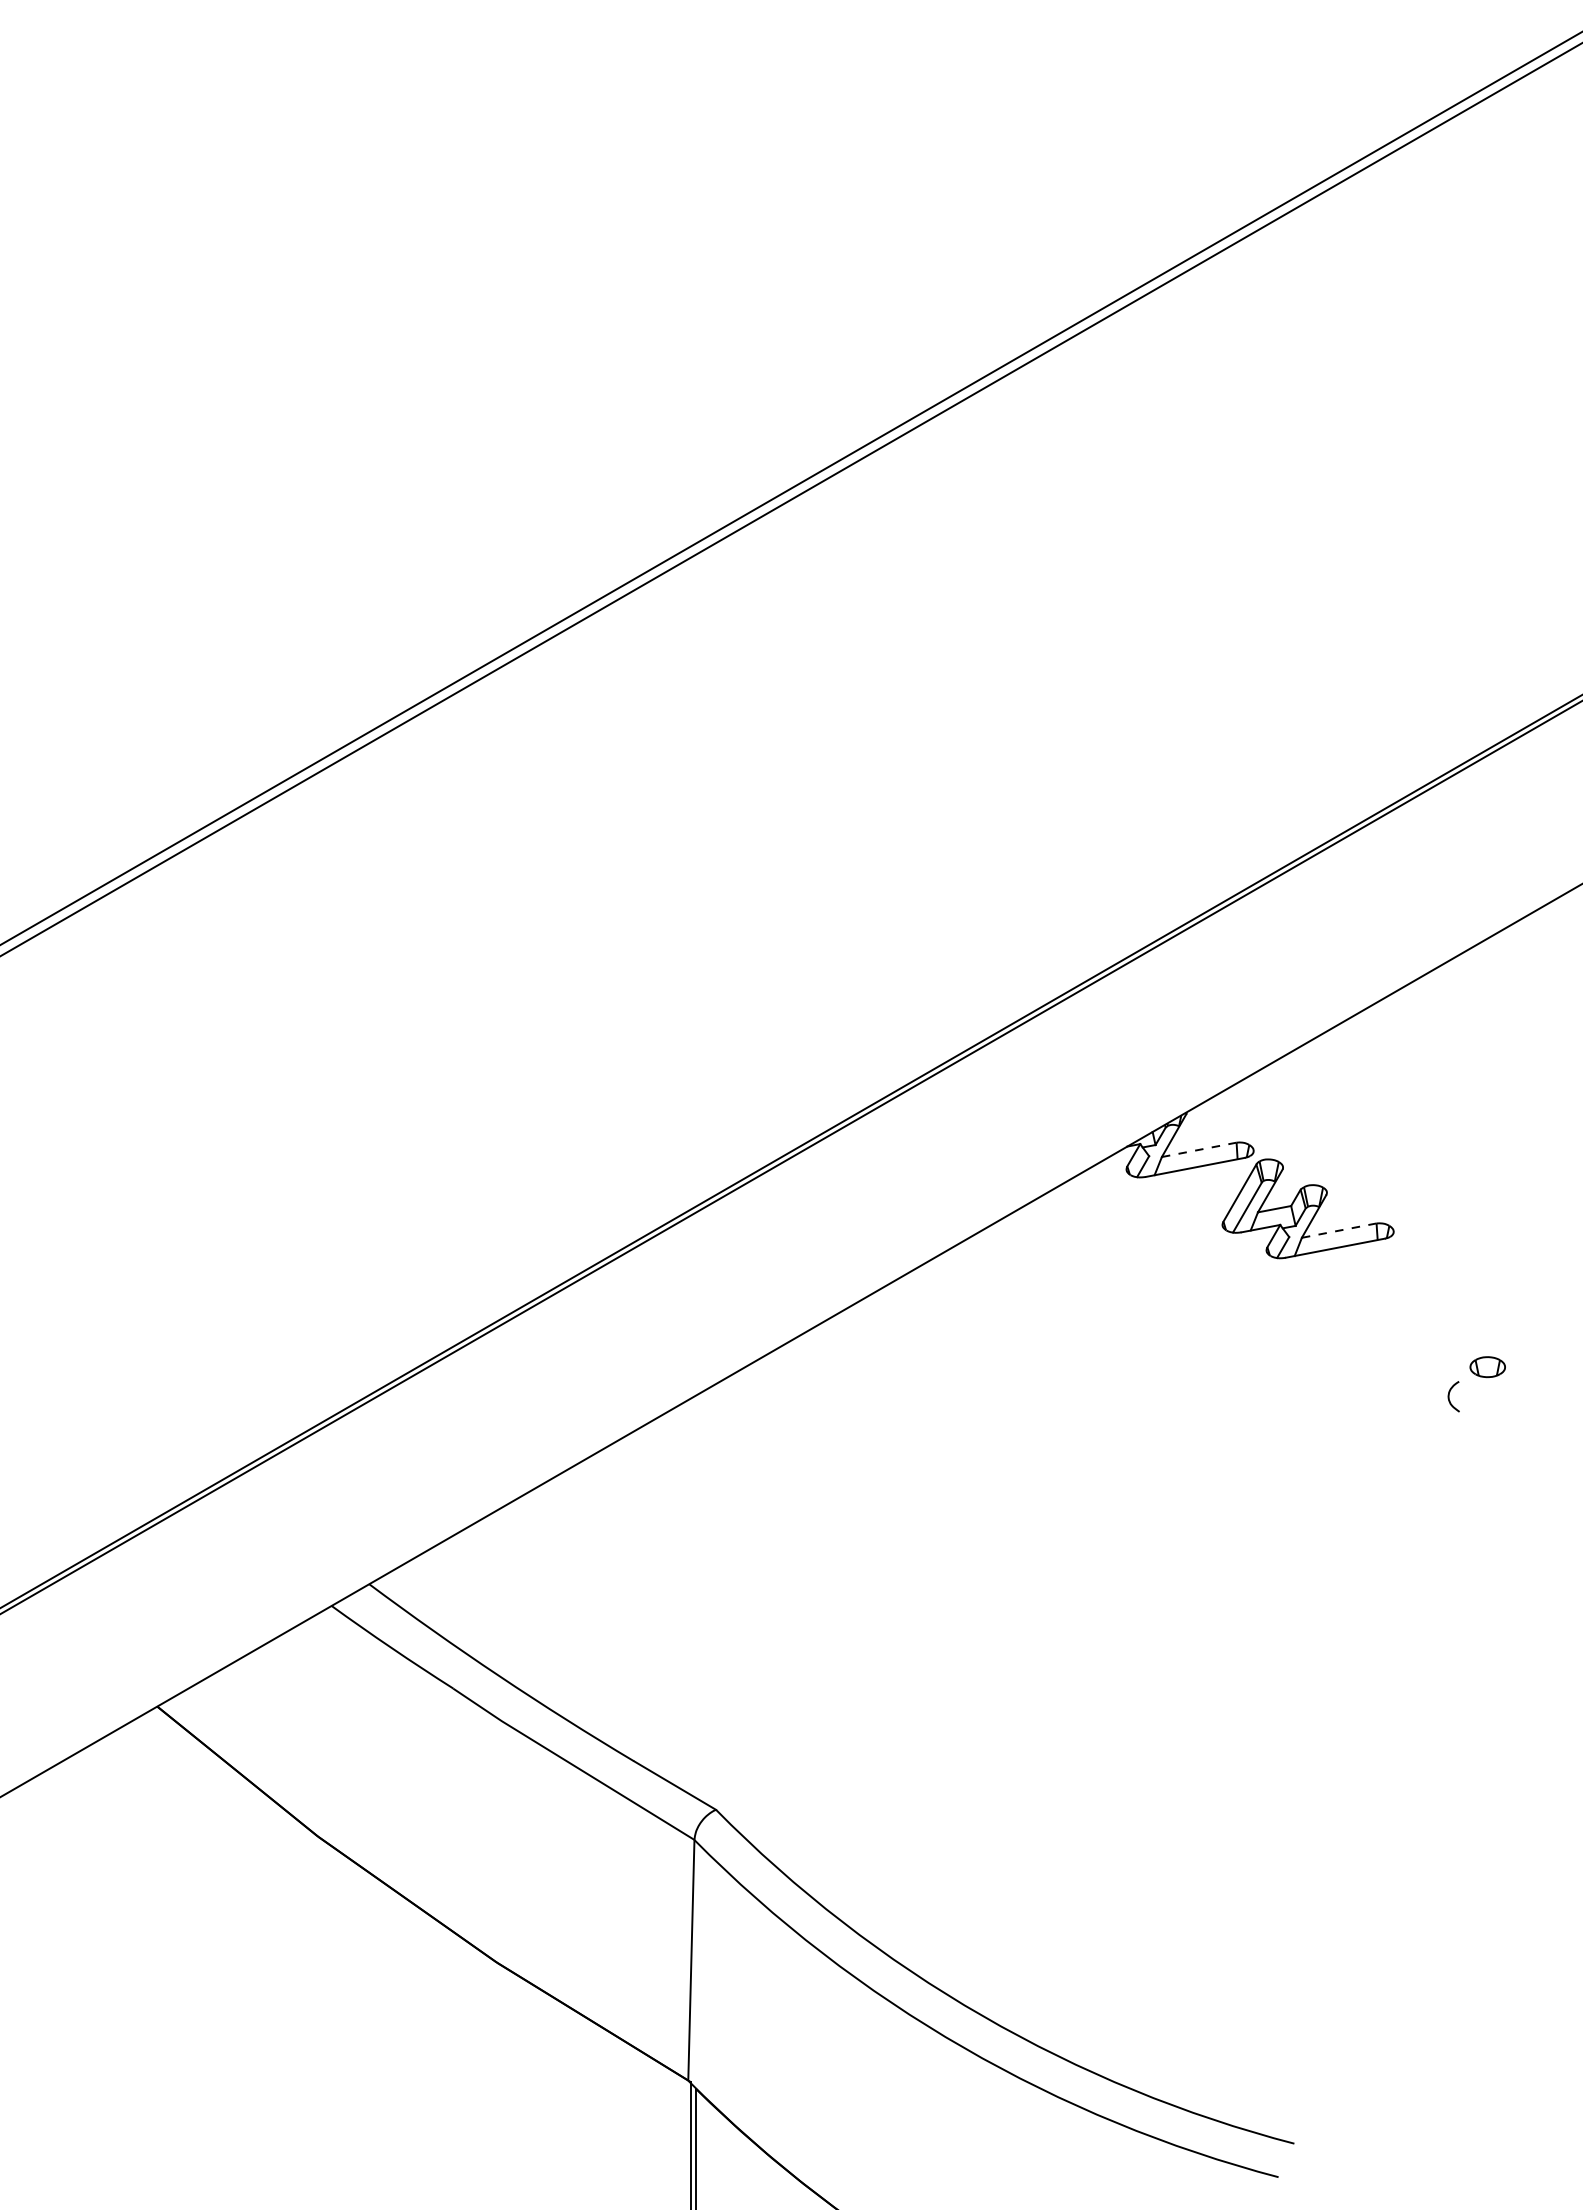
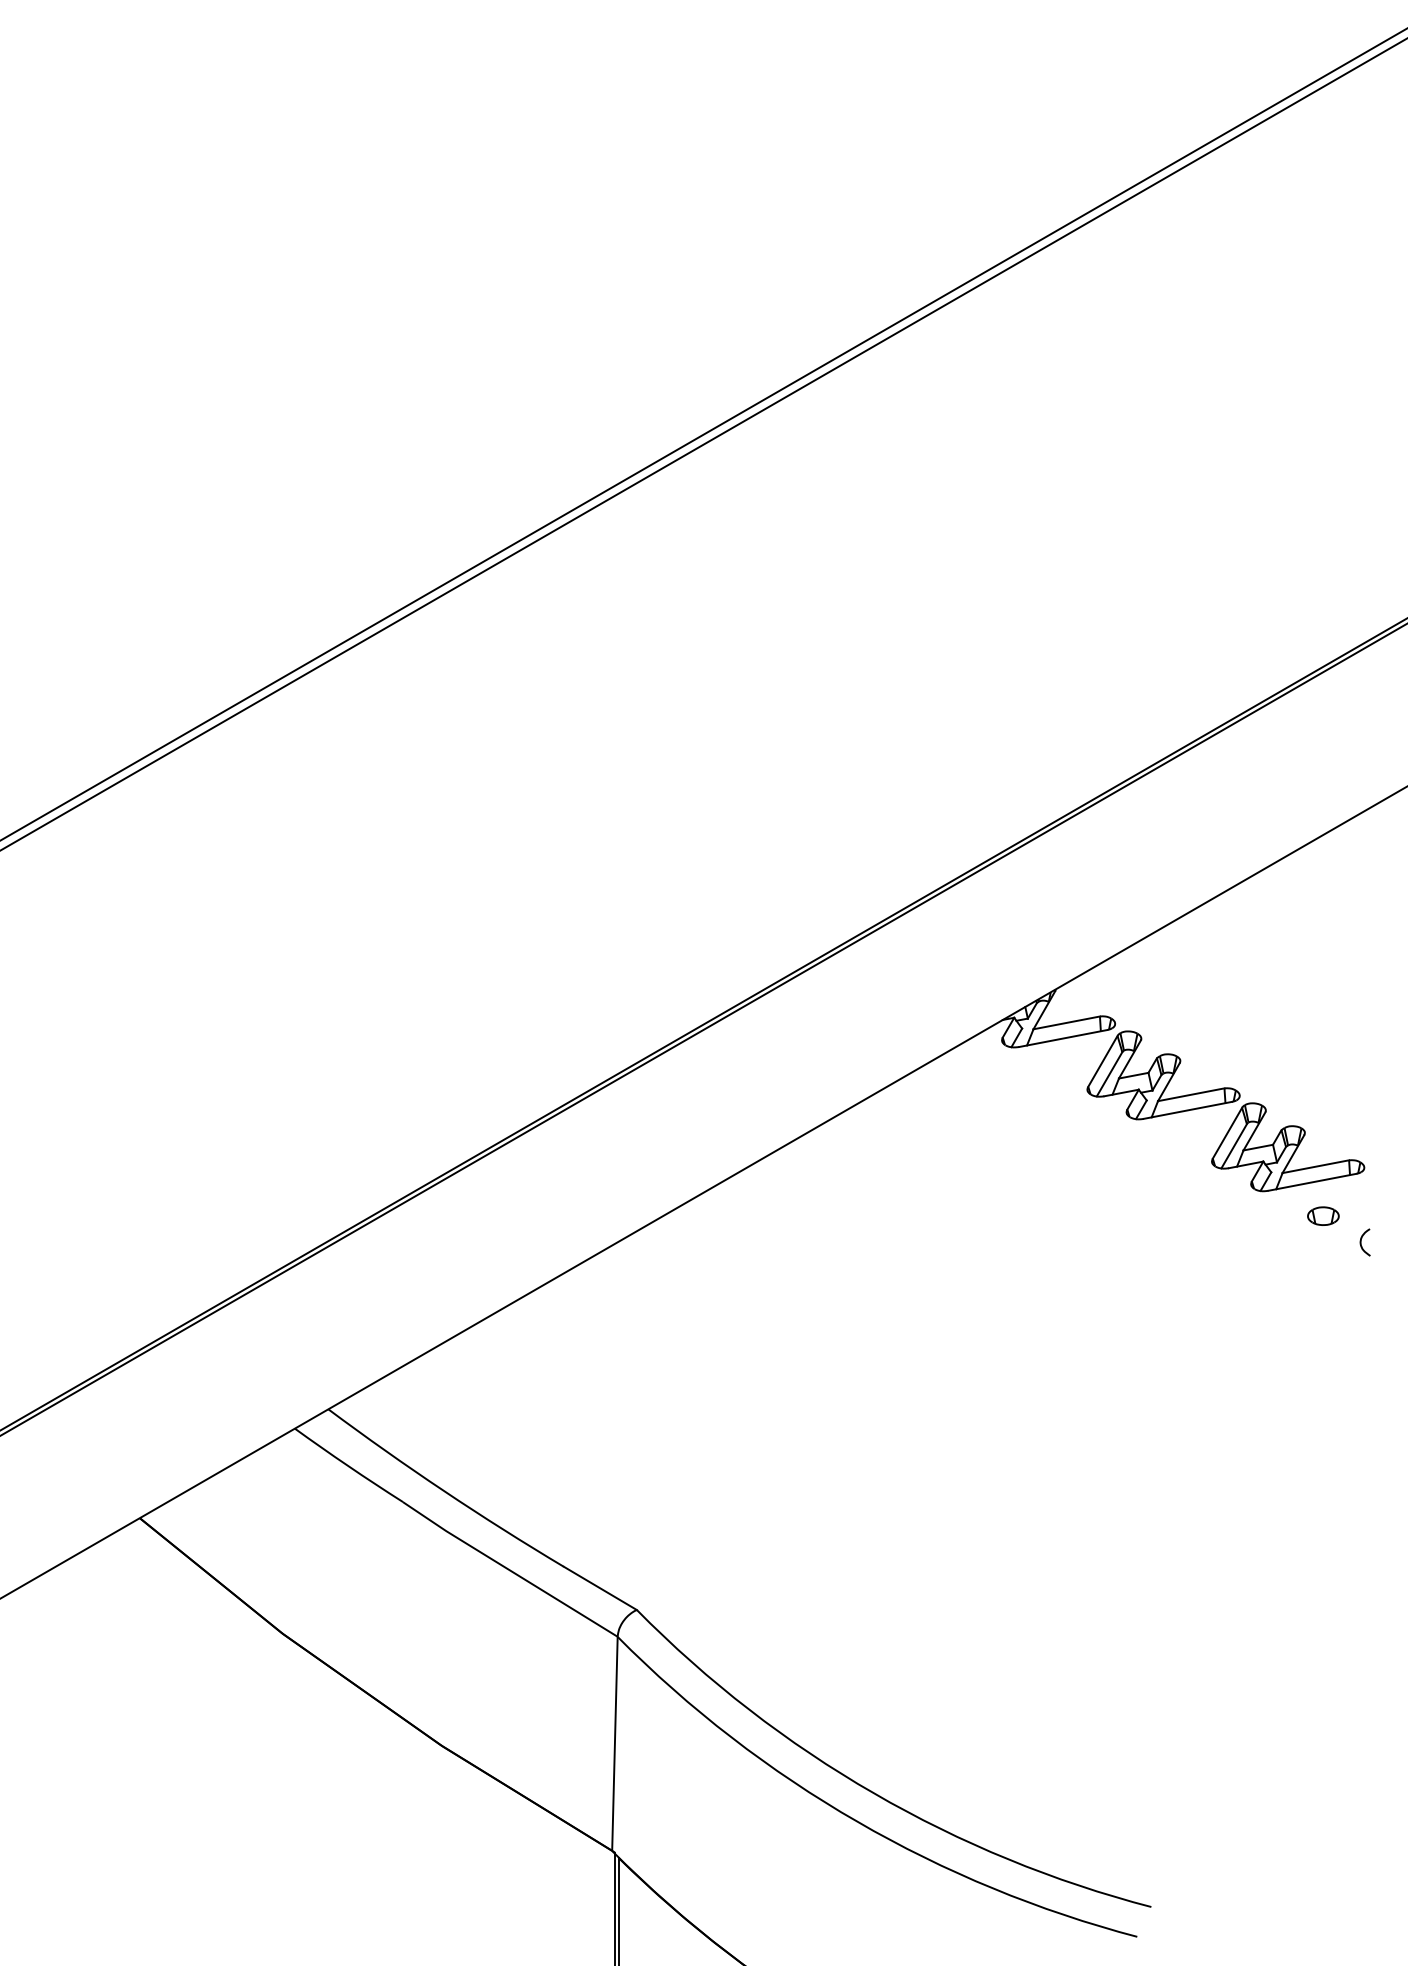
line: (1199, 1149) -> (1066, 1022), dashed -> solid
line: (1339, 1230) -> (1191, 1094), dashed -> solid
part: (1447, 1289) -> (1287, 1147), added
curve: (1449, 1396) -> (1361, 1242), moved

